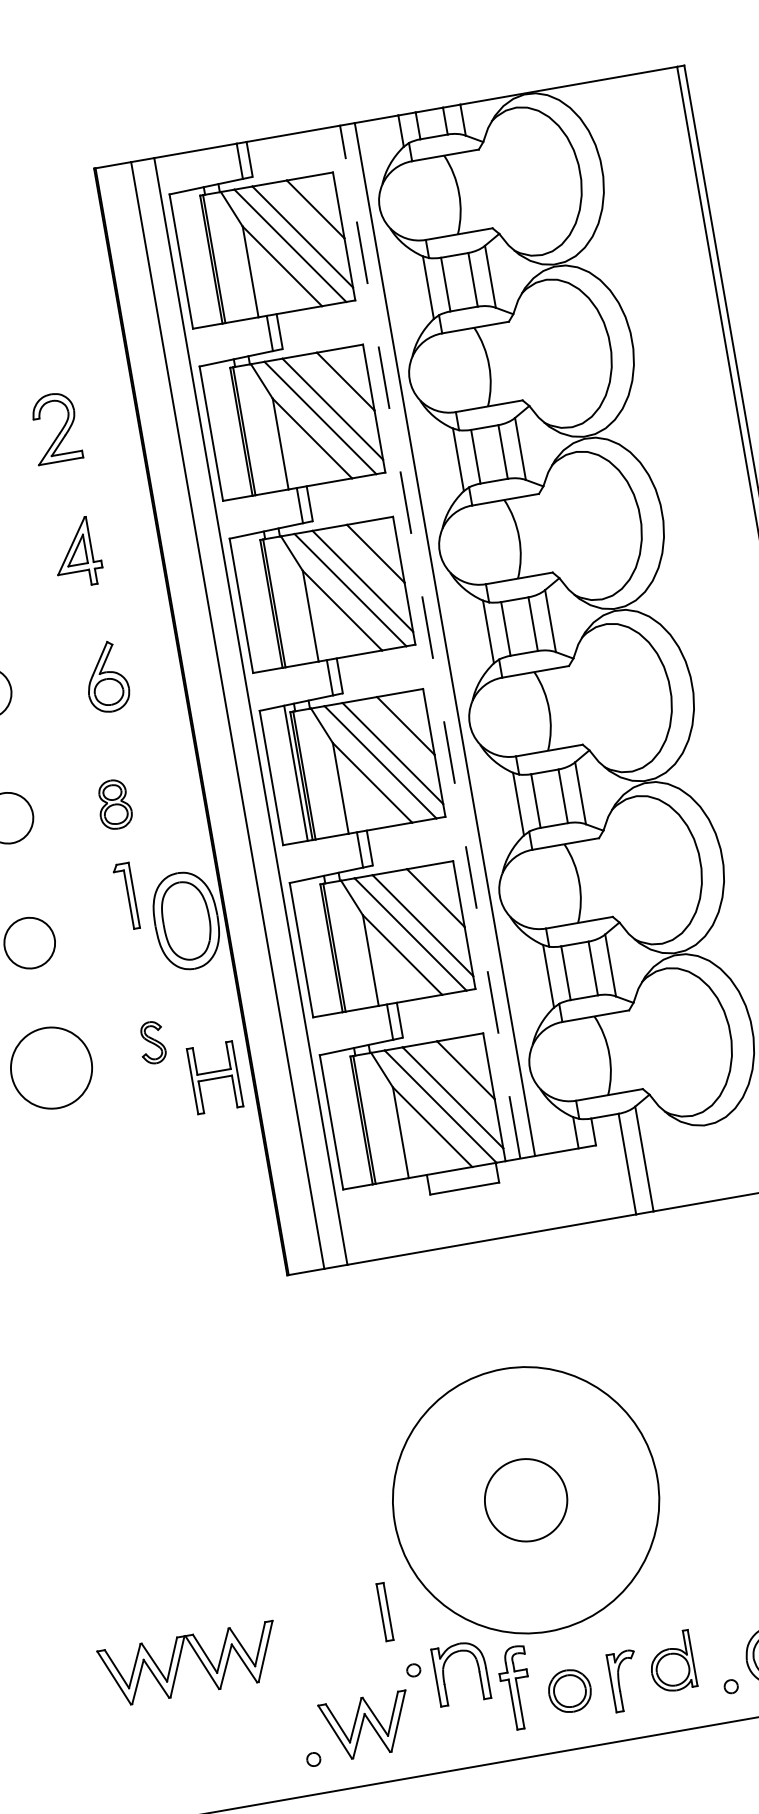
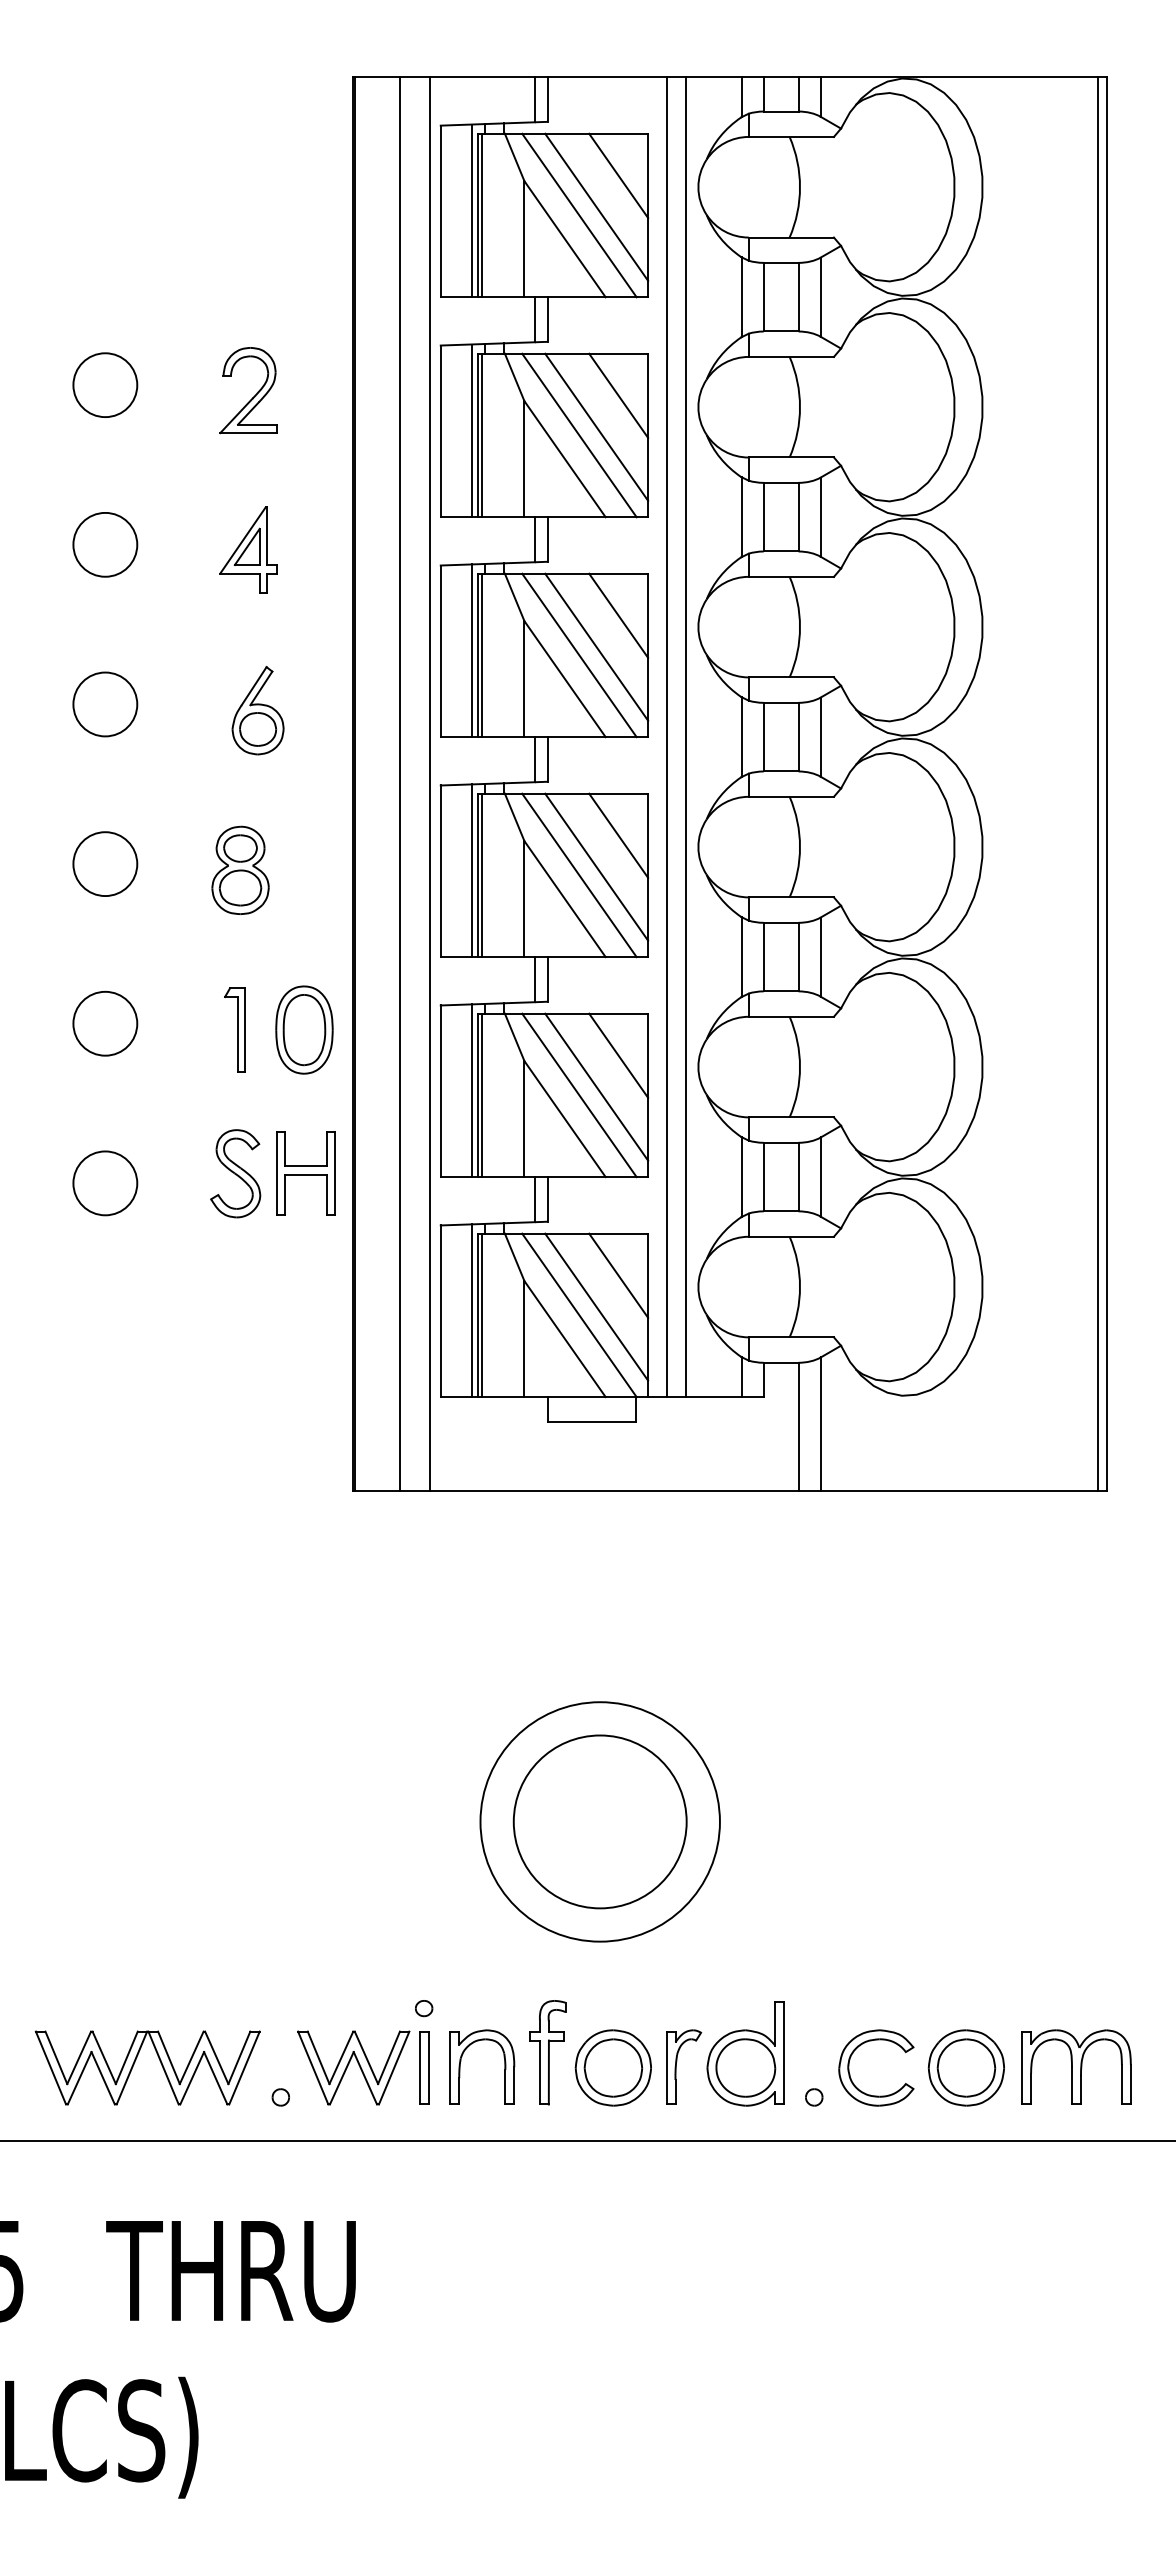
line: (206, 256) -> (472, 210), added
line: (236, 428) -> (472, 430), added
line: (266, 600) -> (472, 650), added
line: (430, 642) -> (667, 737), dashed -> solid
part: (114, 803) -> (240, 869), size x1.43
part: (125, 896) -> (234, 1029), moved
part: (186, 920) -> (304, 1029), size x0.71
line: (326, 945) -> (472, 1090), added
part: (152, 1042) -> (235, 1173), size x1.67
circle: (51, 1068) -> (105, 1183), size x0.62
part: (214, 1077) -> (305, 1173), moved
line: (356, 1117) -> (472, 1310), added
circle: (525, 1500) -> (599, 1821), size x0.71
circle: (525, 1500) -> (599, 1821), size x1.67
part: (385, 1611) -> (424, 2067), moved
part: (671, 1661) -> (745, 2053), size x1.43
part: (179, 1662) -> (135, 2062), moved
part: (444, 1671) -> (461, 2061), moved
part: (569, 1690) -> (612, 2067), size x1.43

